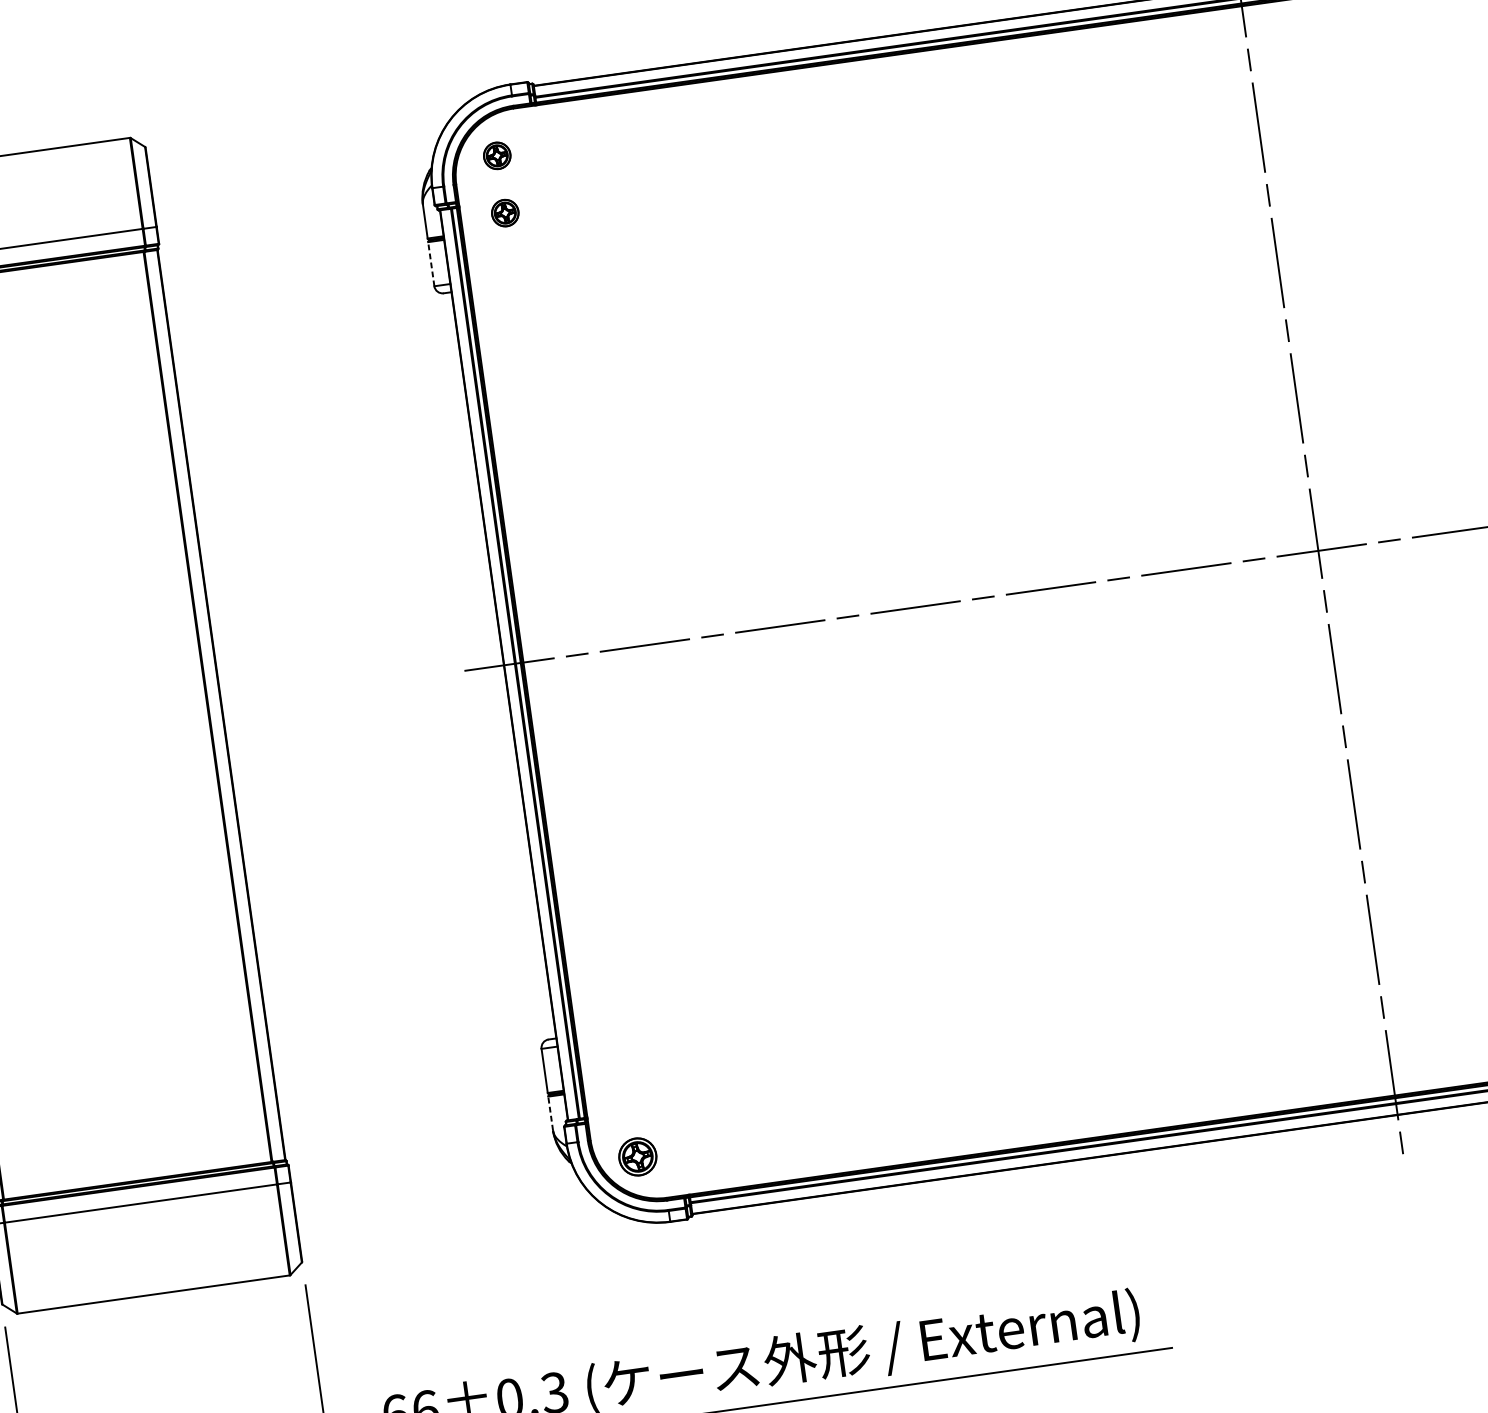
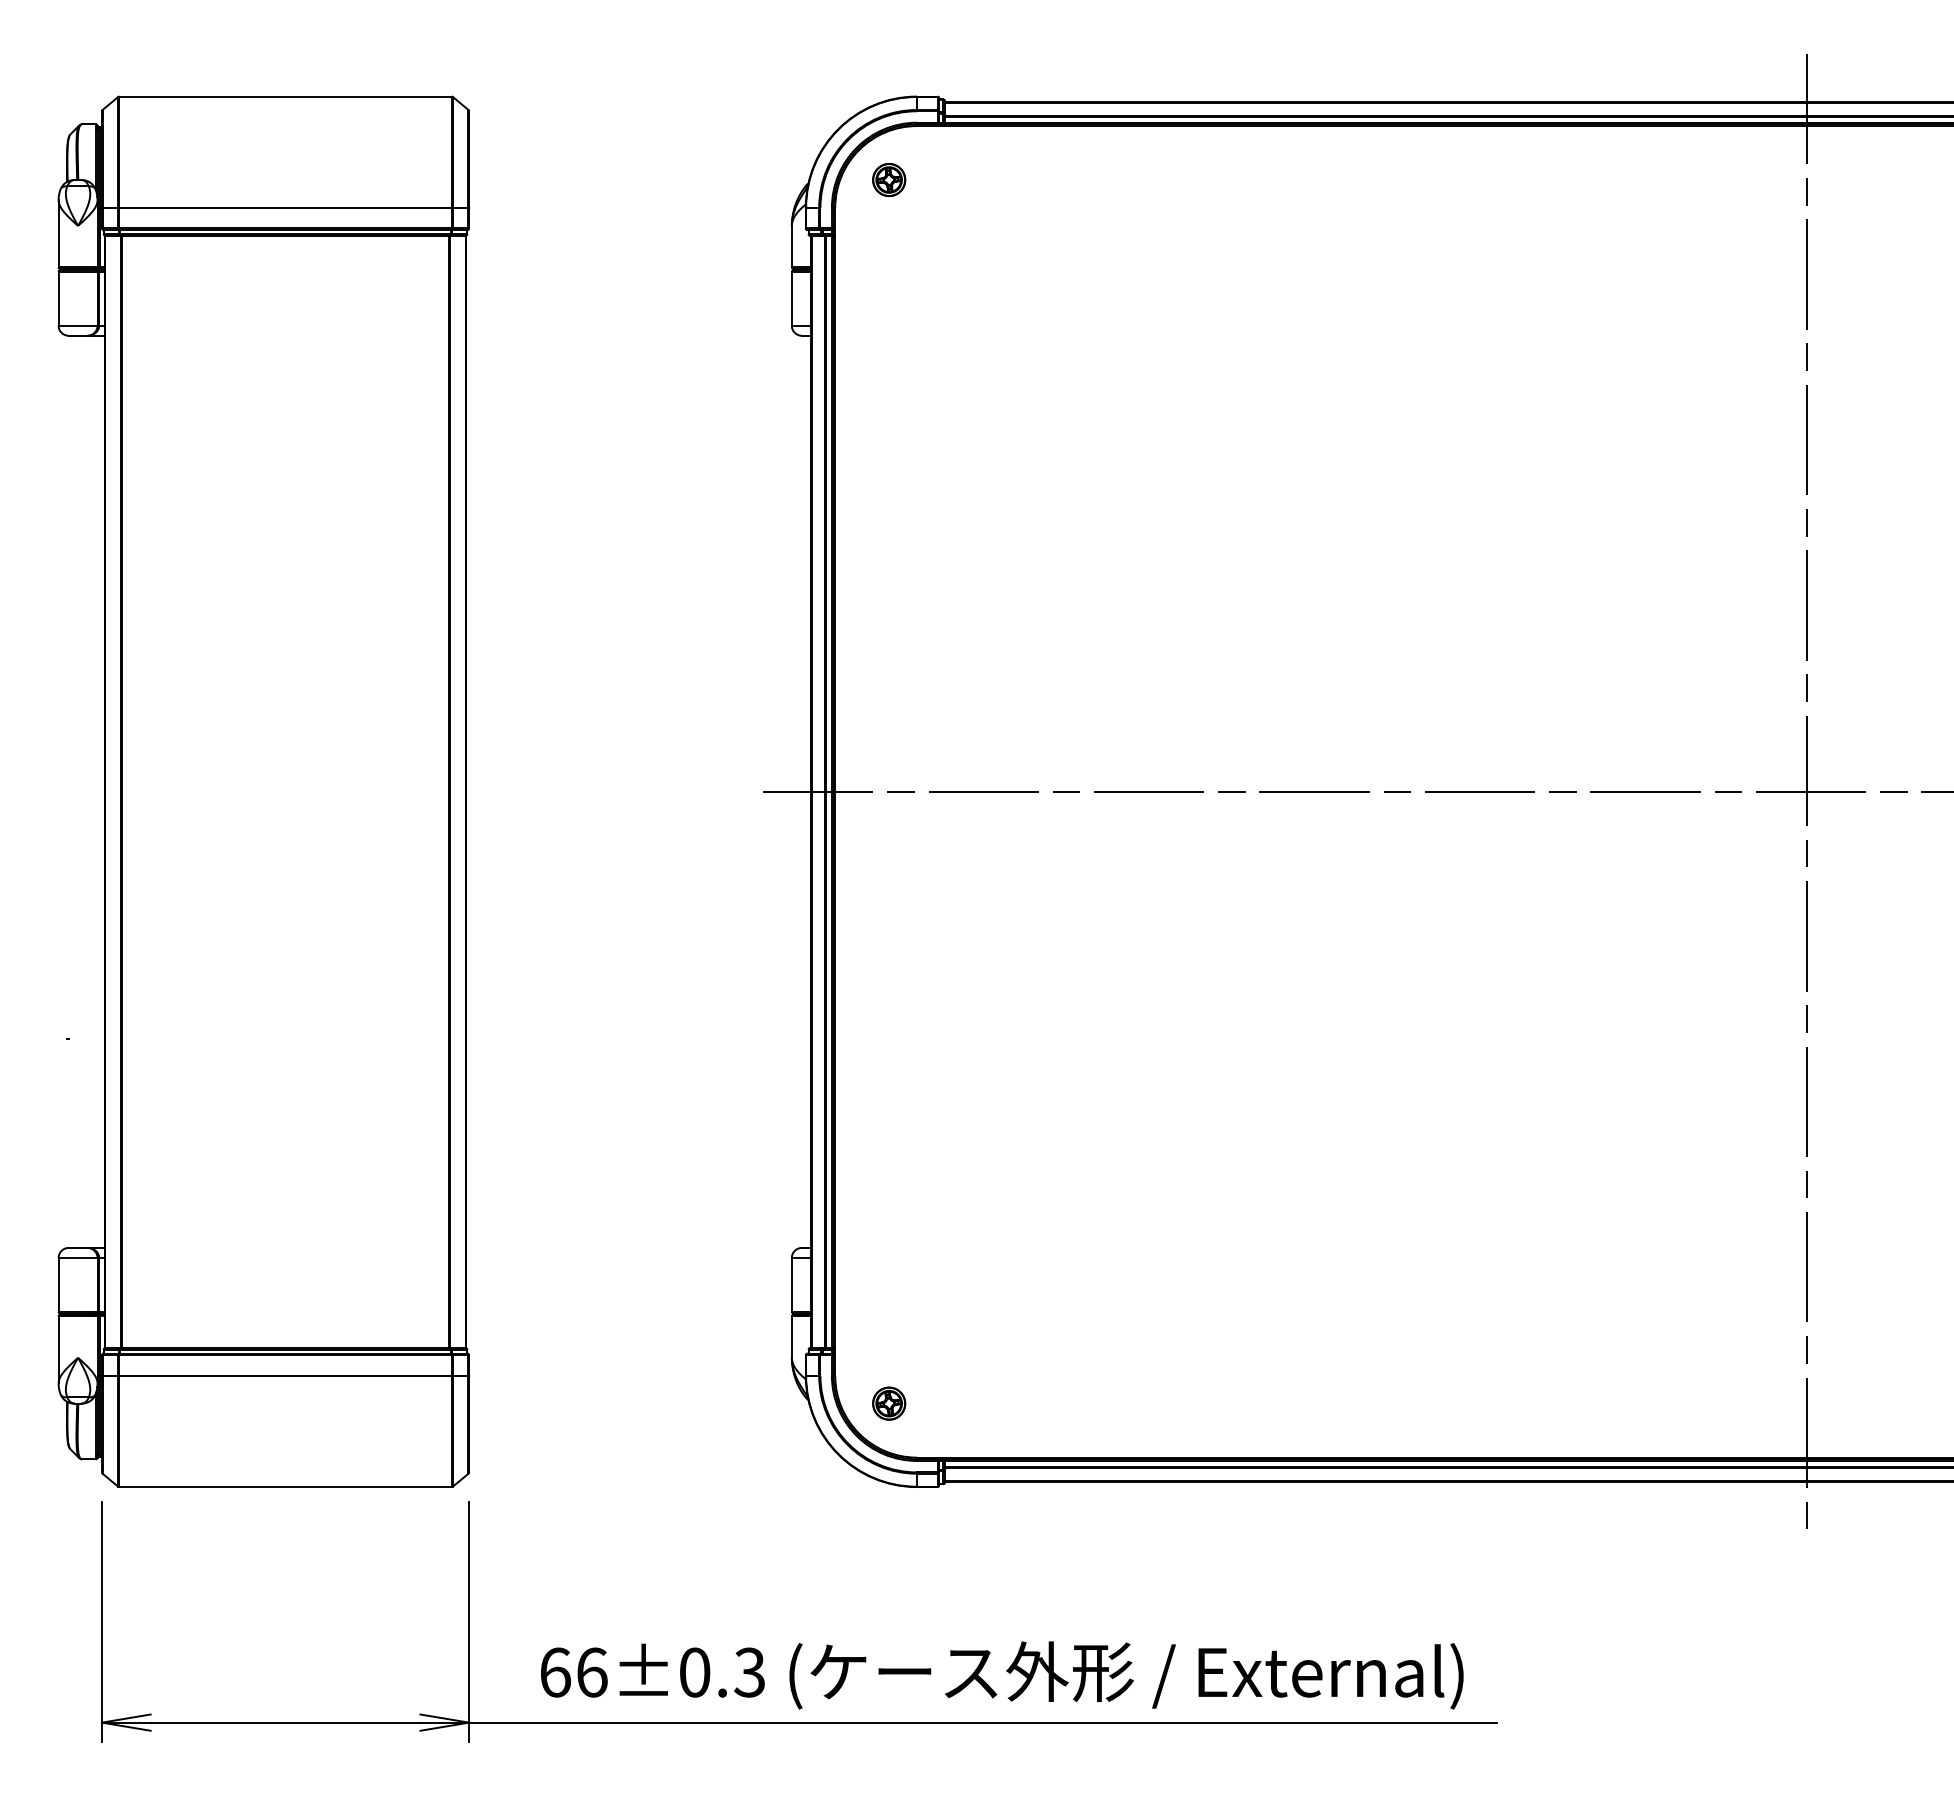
part: (505, 212) -> (889, 249), removed
line: (430, 264) -> (791, 298), dashed -> solid
line: (550, 1113) -> (791, 1337), dashed -> solid
part: (638, 1156) -> (889, 1403), size x0.71

